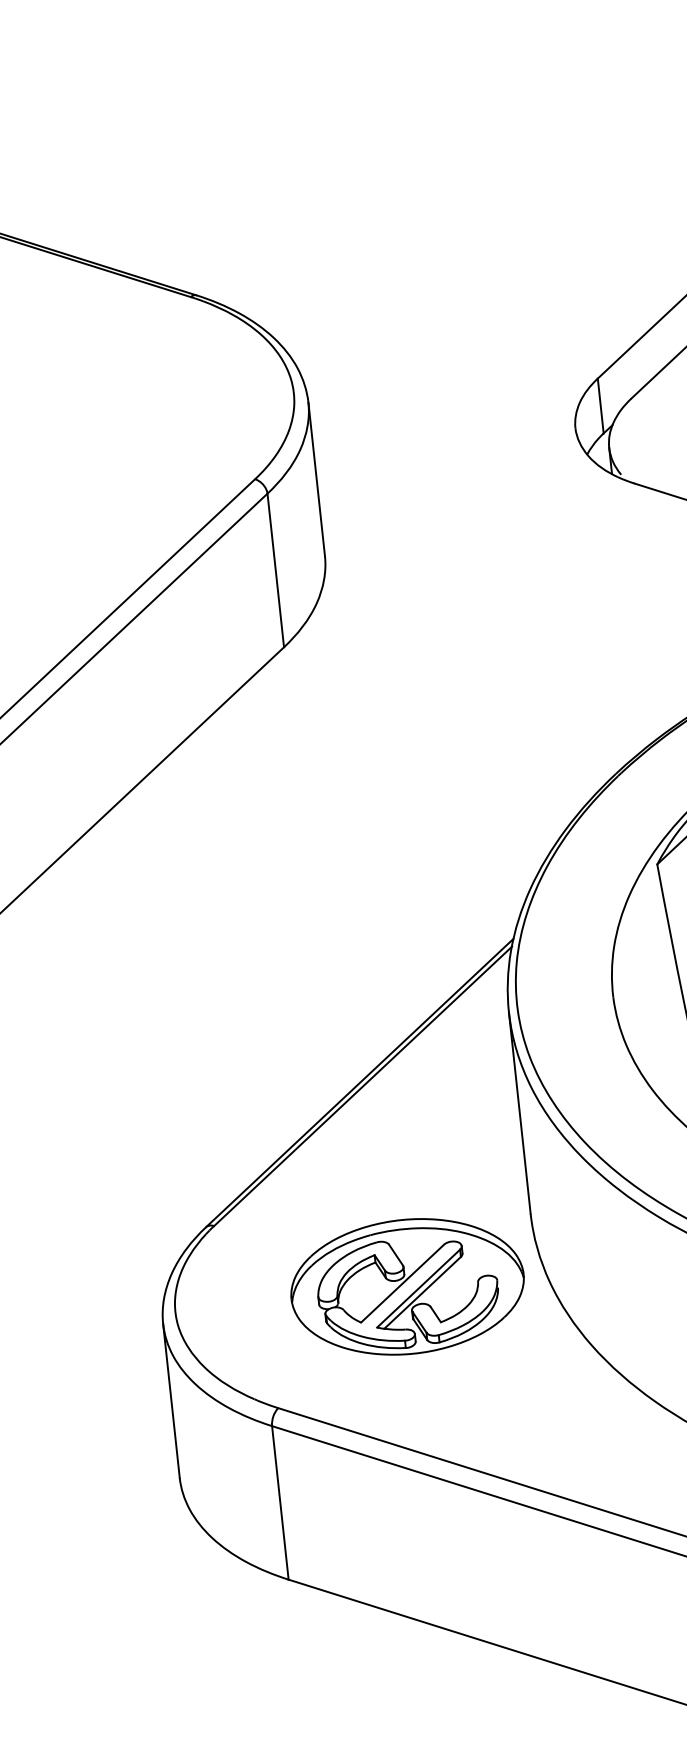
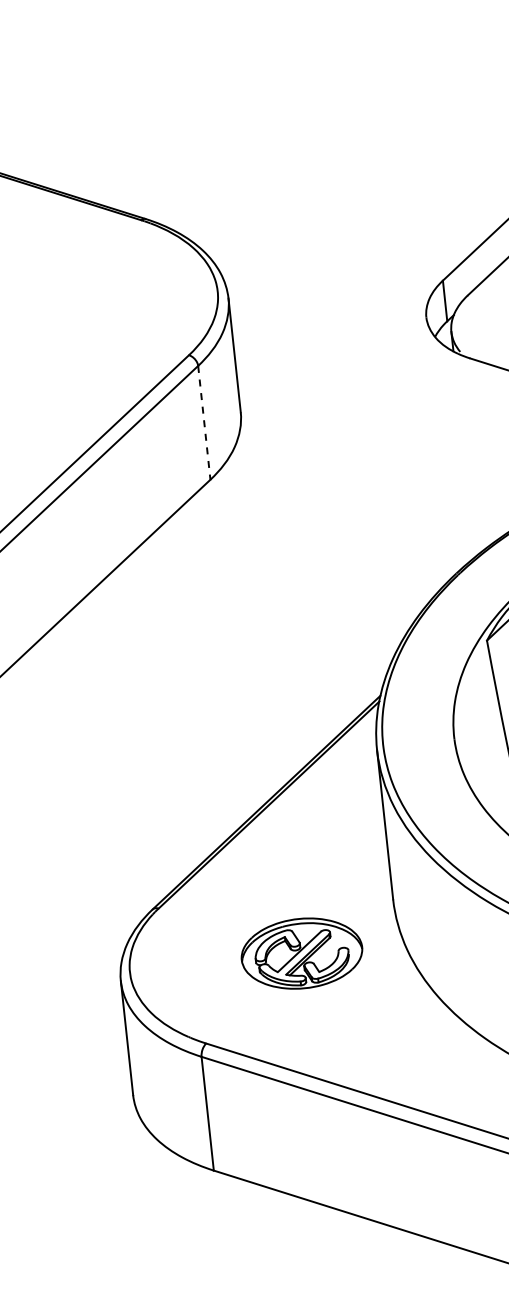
line: (276, 571) -> (204, 423), solid -> dashed
part: (406, 1286) -> (301, 953), size x0.7

